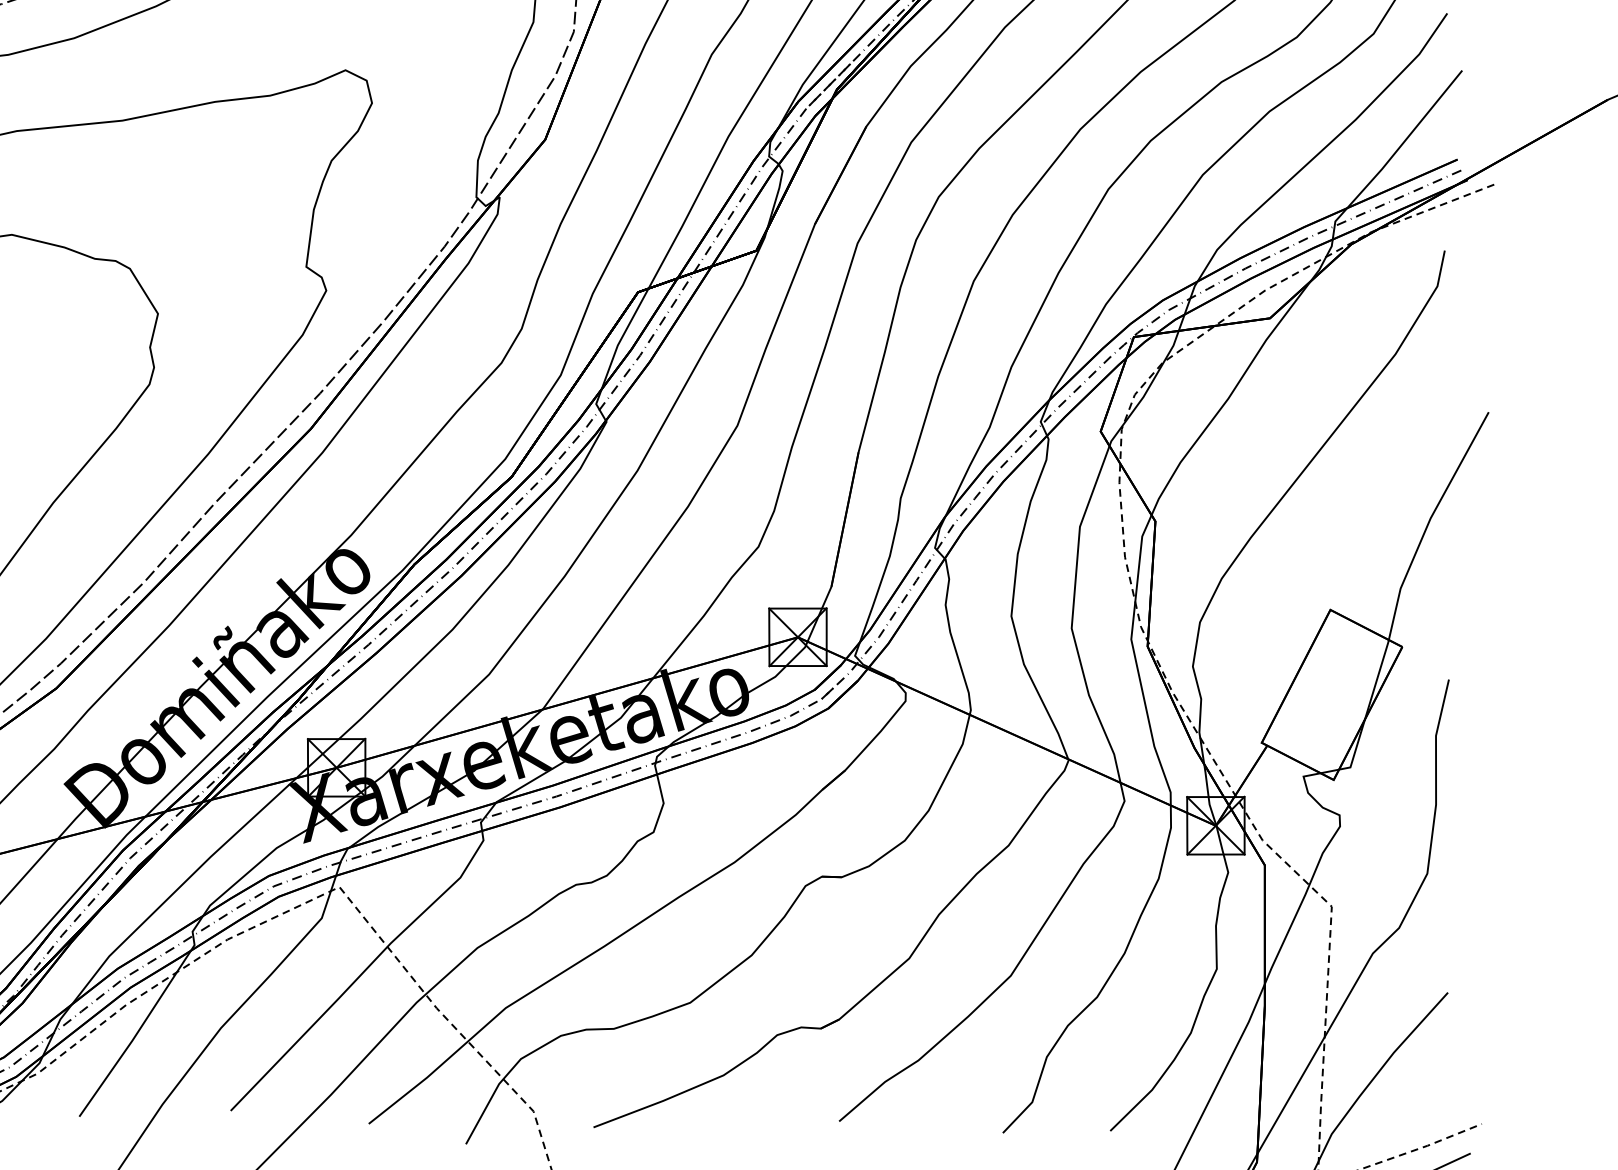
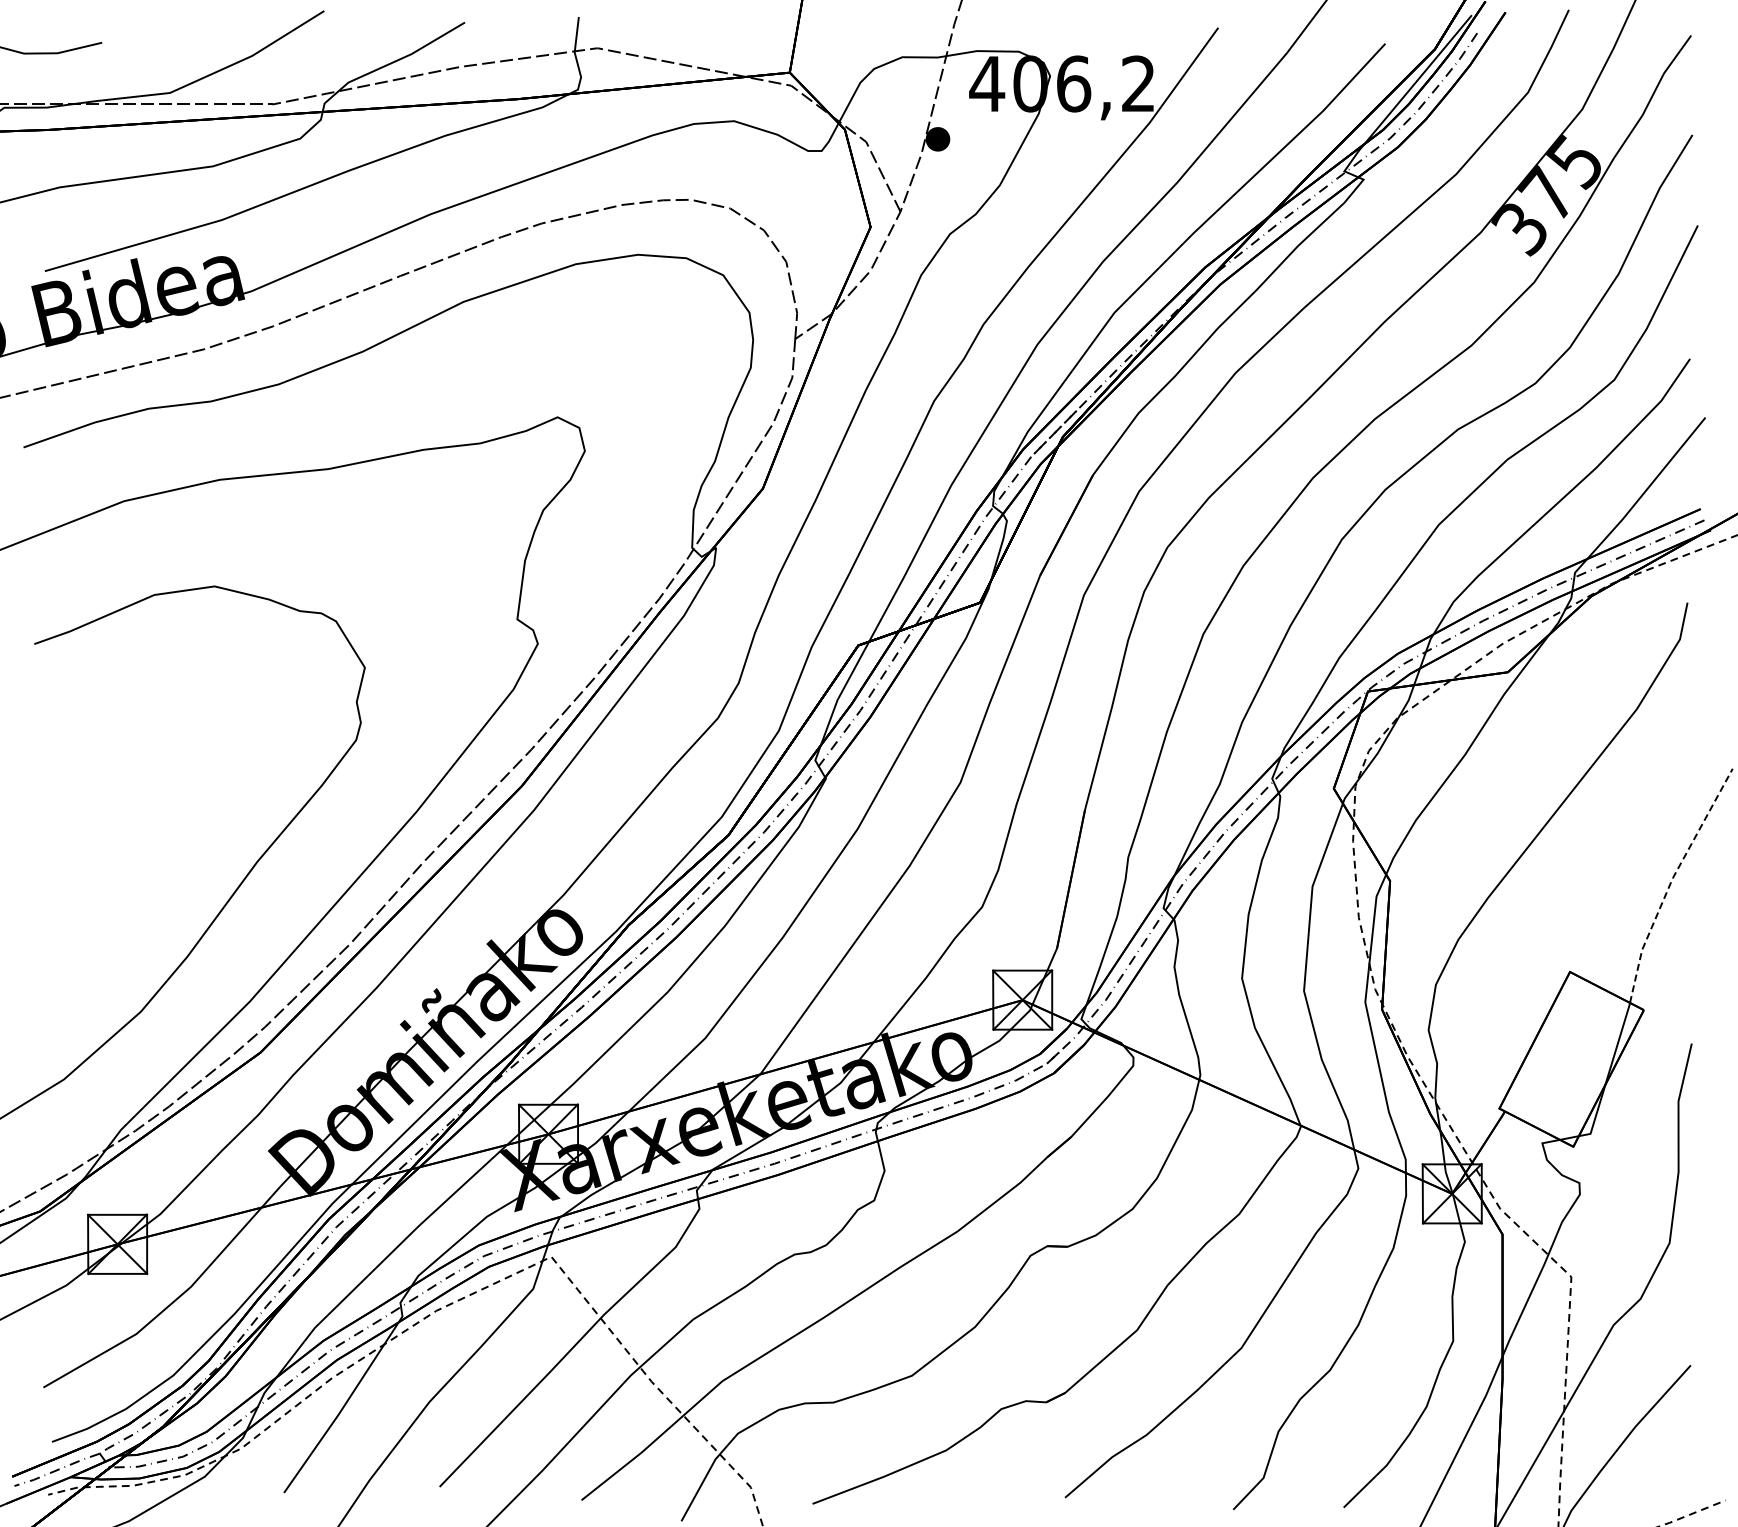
line: (1429, 521) -> (1671, 881), solid -> dashed

